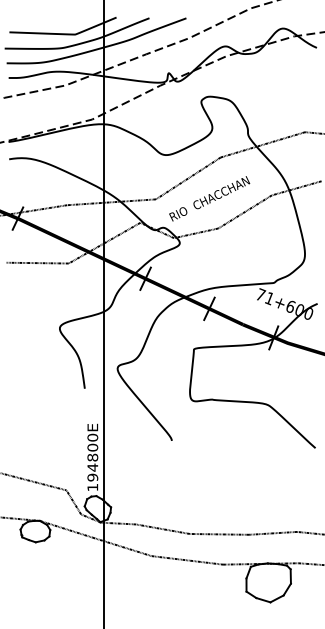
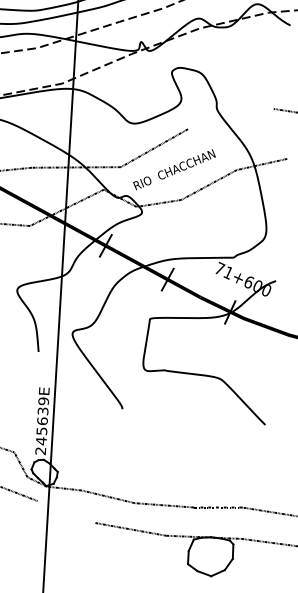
line: (262, 144) -> (230, 118), removed
text: (92, 462) -> (41, 426), 194800E -> 245639E
line: (121, 546) -> (65, 511), removed

